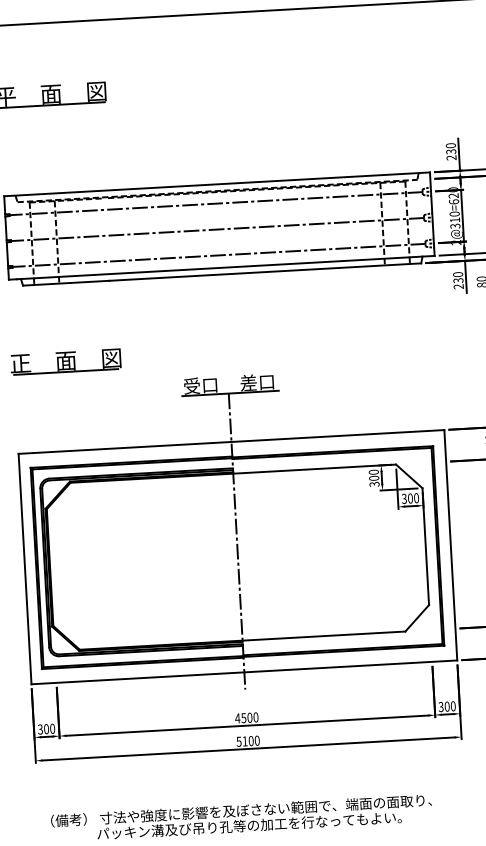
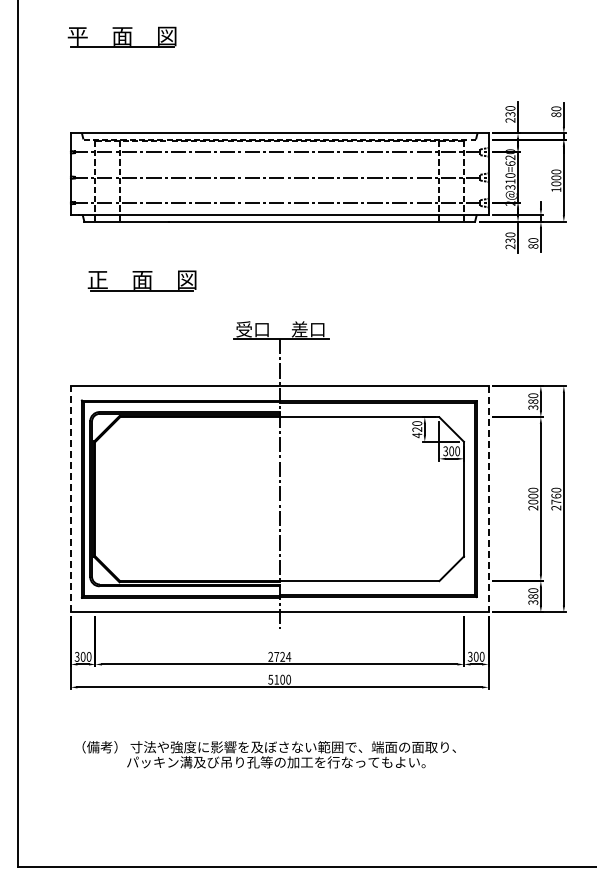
part: (65, 361) -> (141, 280), moved
text: (374, 481) -> (417, 432), 300 -> 420
line: (450, 545) -> (488, 499), solid -> dashed
line: (24, 568) -> (70, 498), solid -> dashed
text: (246, 717) -> (279, 656), 4500 -> 2724

